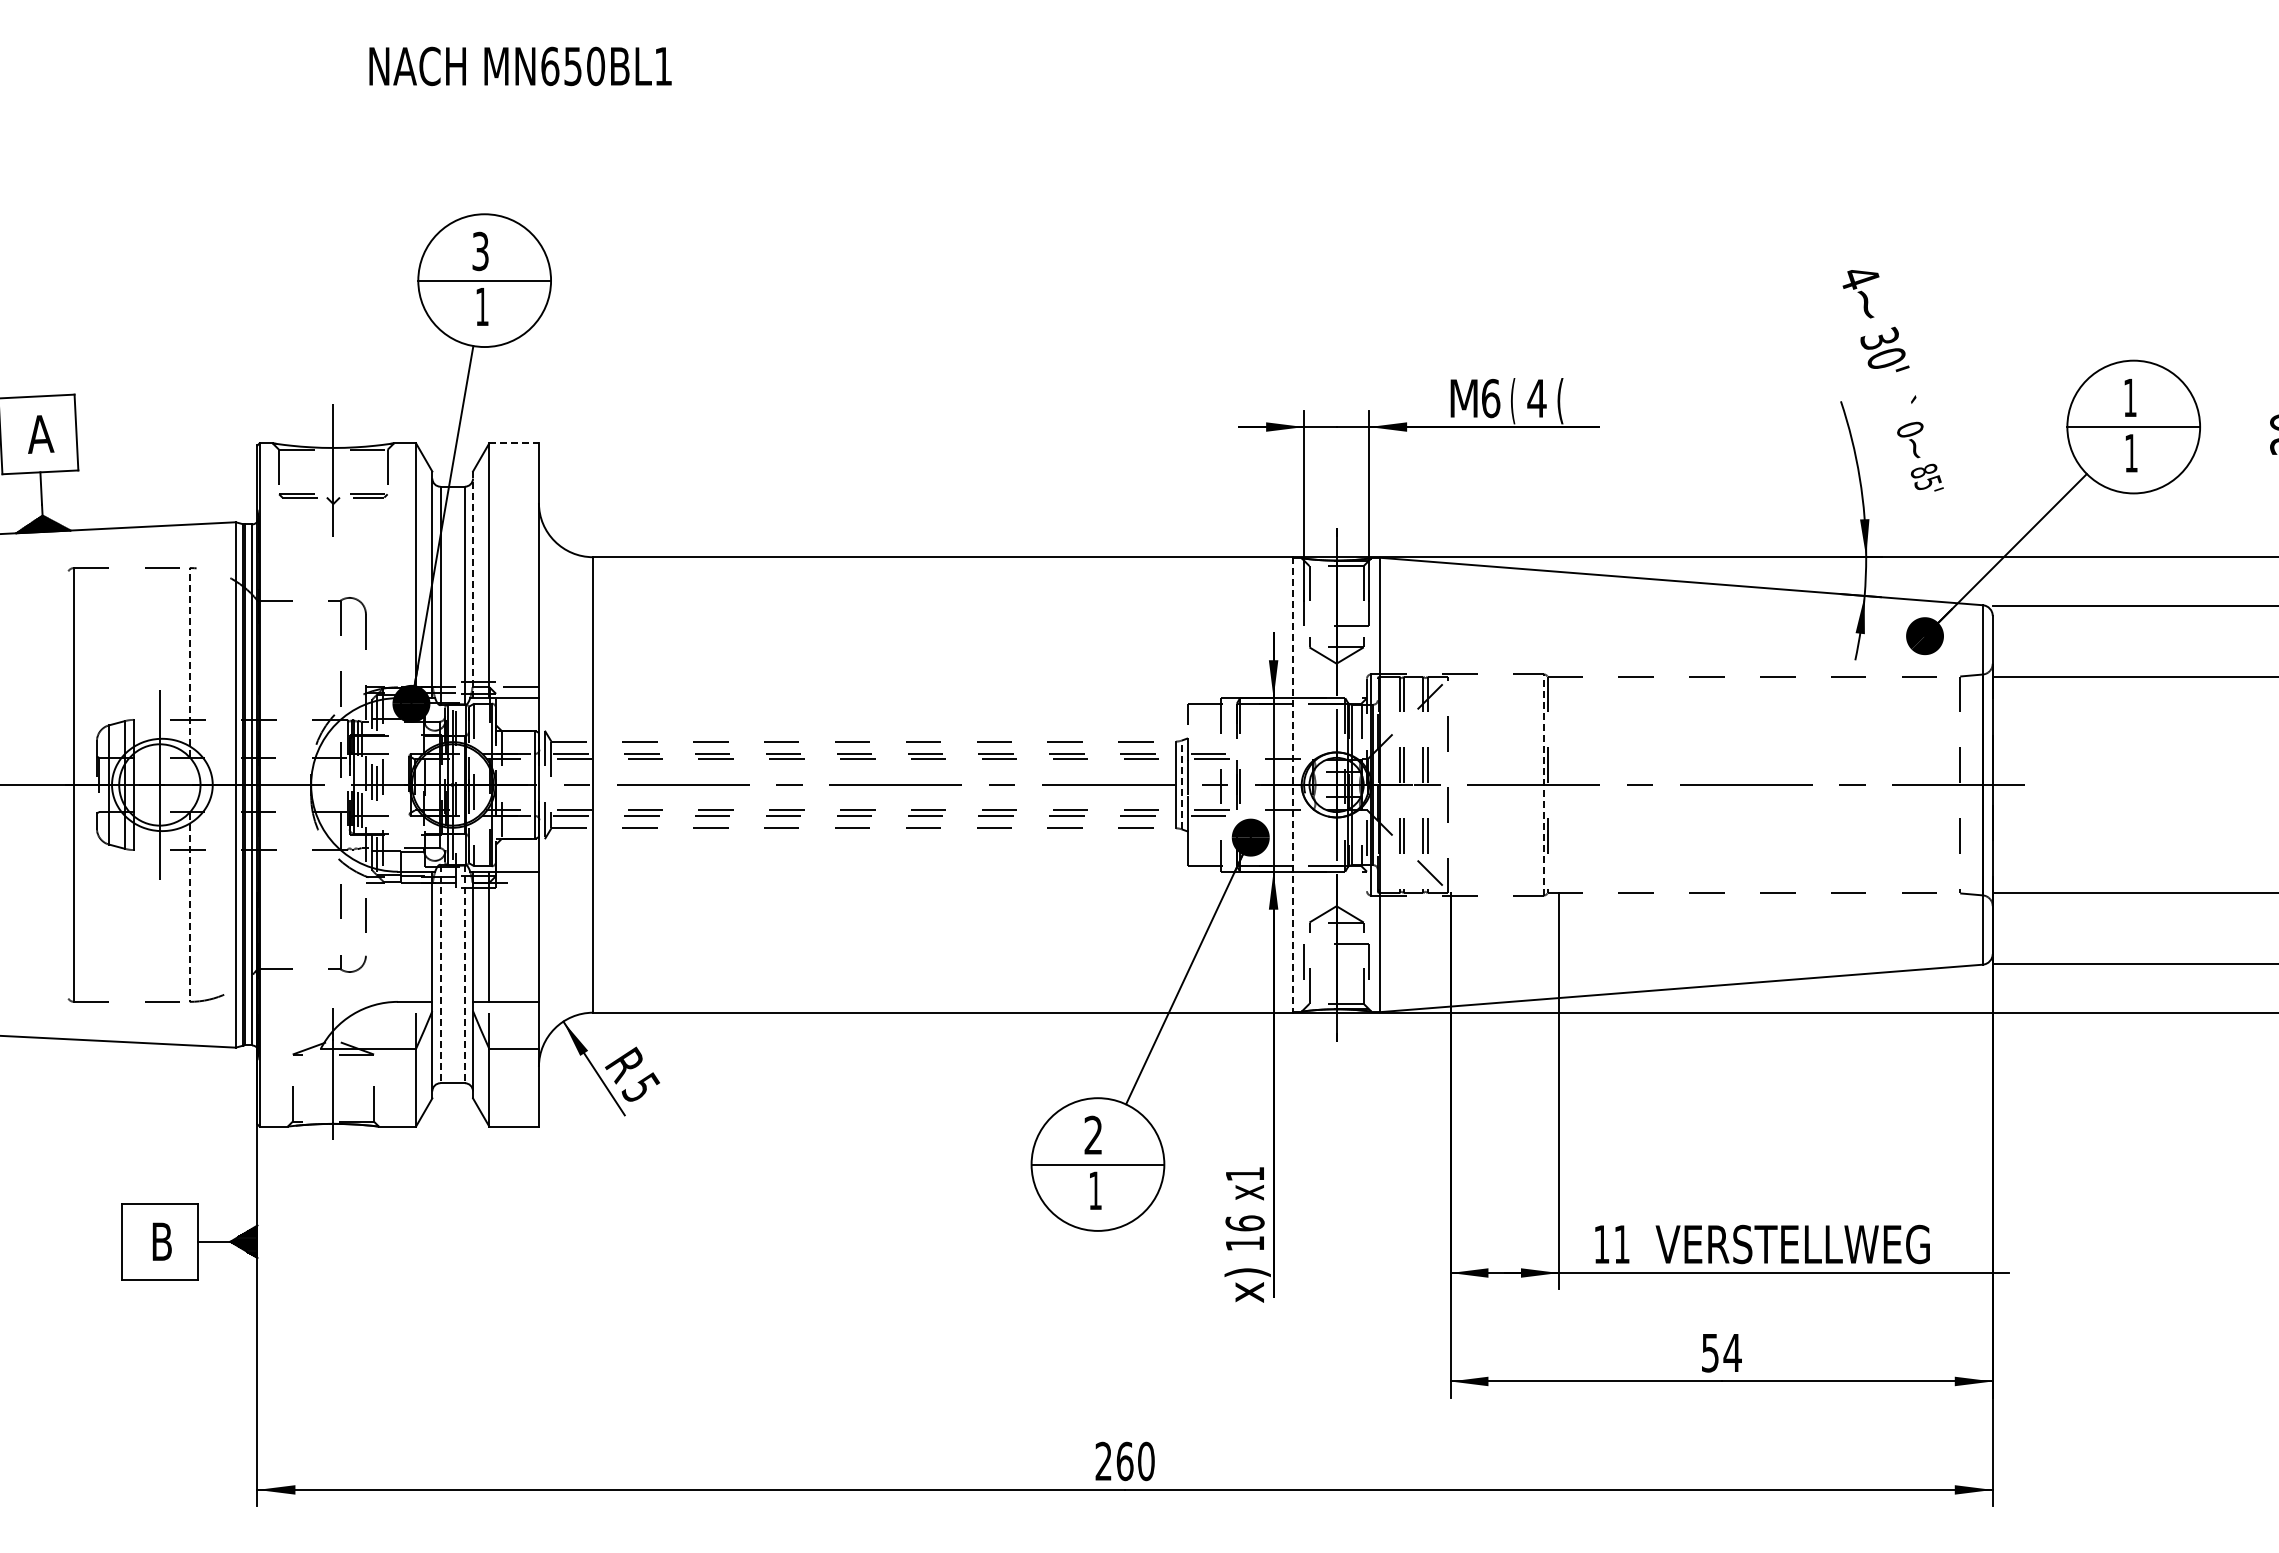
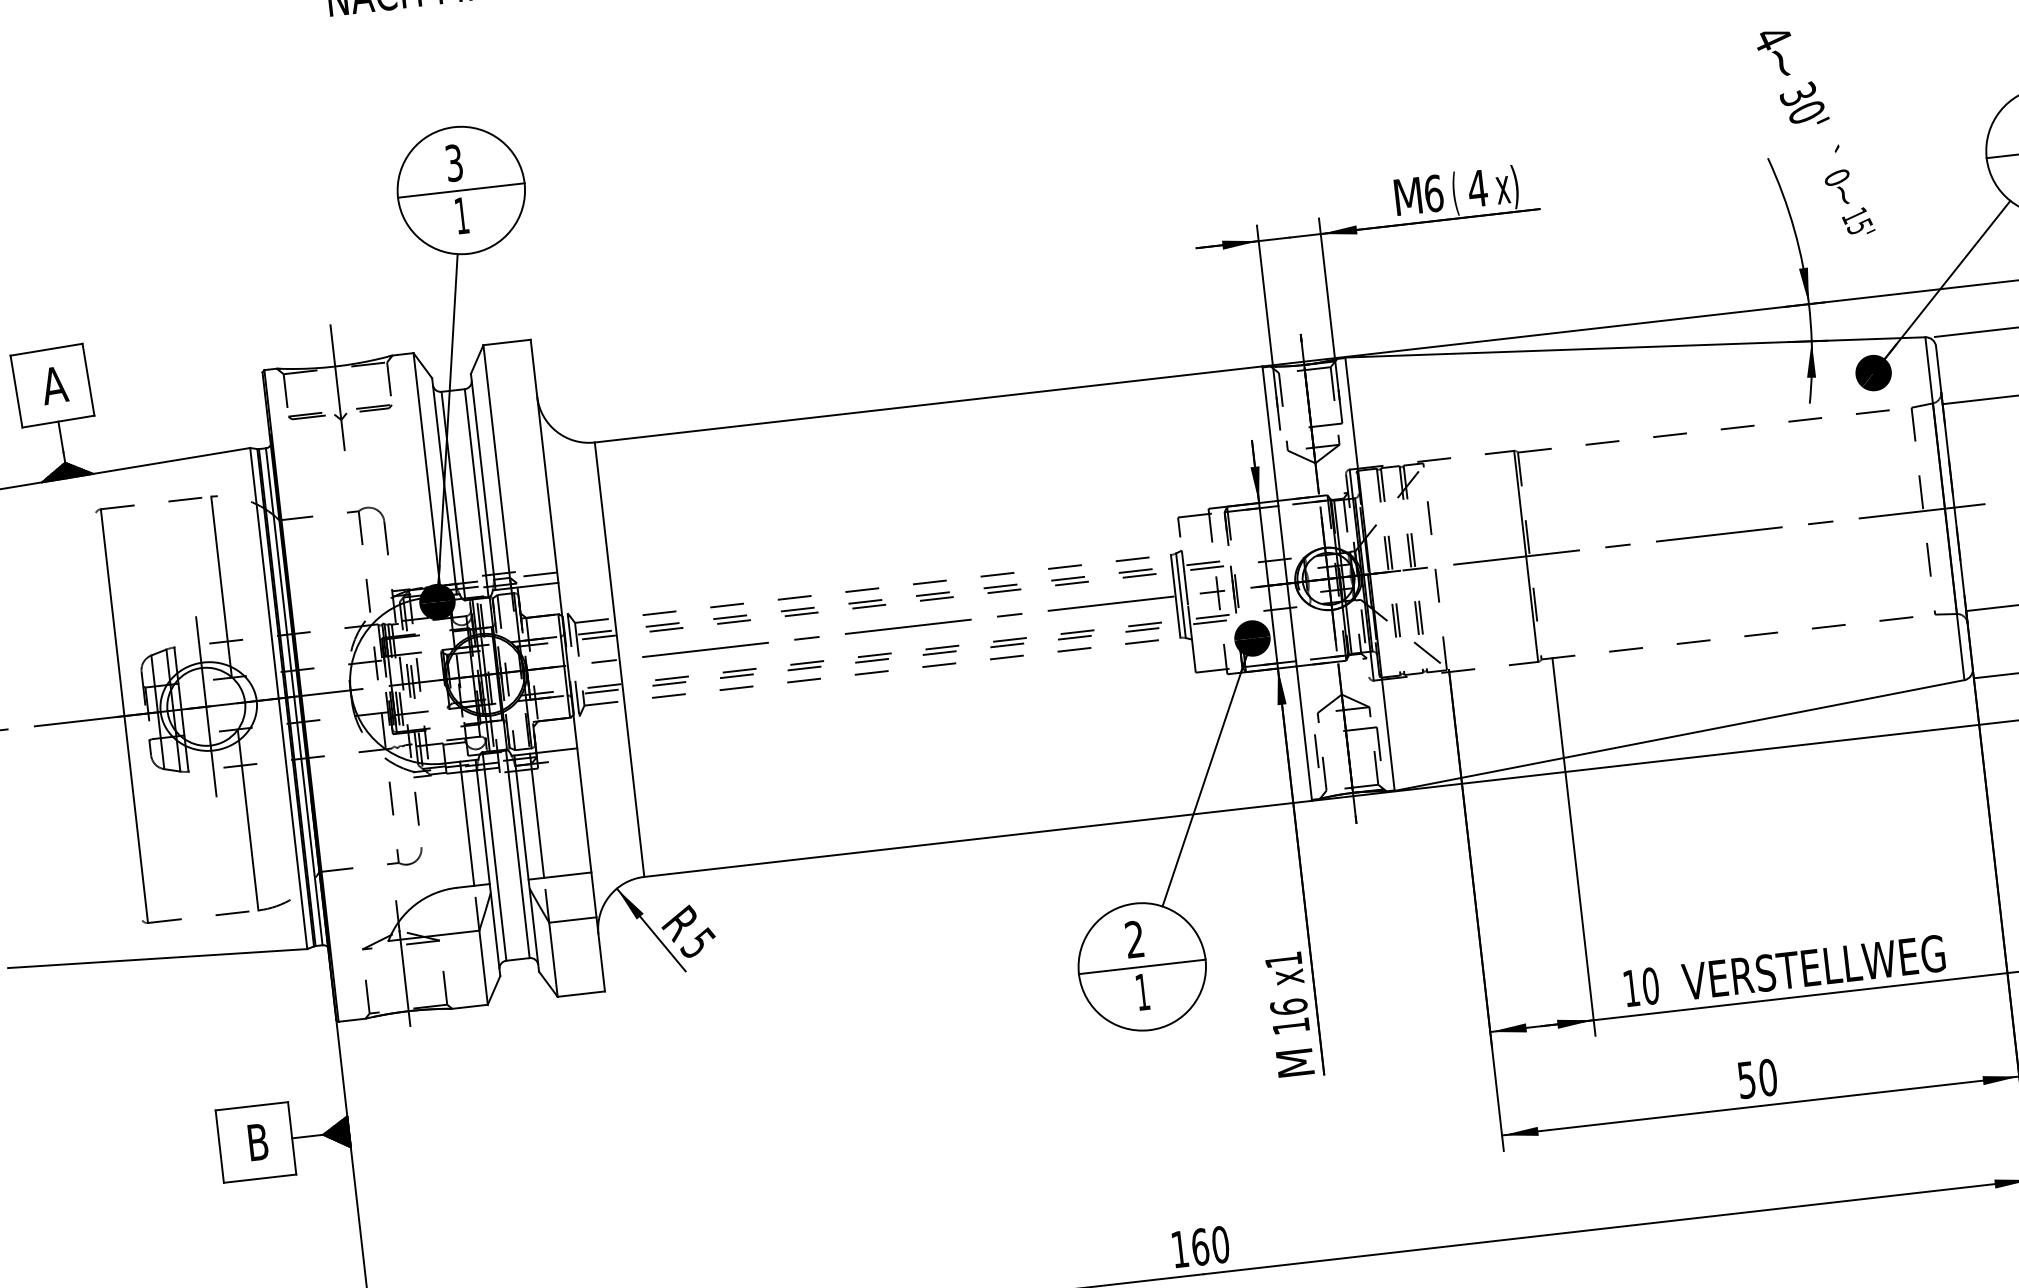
text: (1567, 401) -> (1507, 188), ( -> x)
line: (514, 443) -> (507, 342), dashed -> solid
text: (1923, 471) -> (1854, 216), 85' -> 15'
line: (473, 584) -> (483, 481), dashed -> solid
line: (189, 662) -> (221, 586), dashed -> solid
line: (1181, 784) -> (1180, 595), dashed -> solid
line: (1293, 784) -> (1287, 583), dashed -> solid
line: (1543, 784) -> (1525, 556), dashed -> solid
line: (189, 907) -> (247, 820), dashed -> solid
line: (416, 936) -> (467, 823), added
line: (440, 974) -> (494, 857), dashed -> solid
line: (464, 974) -> (517, 854), dashed -> solid
text: (1622, 1244) -> (1651, 986), 11 -> 10
text: (1247, 1285) -> (1298, 1065), x) -> M
text: (1732, 1352) -> (1767, 1077), 54 -> 50
text: (1103, 1460) -> (1179, 1248), 260 -> 160

